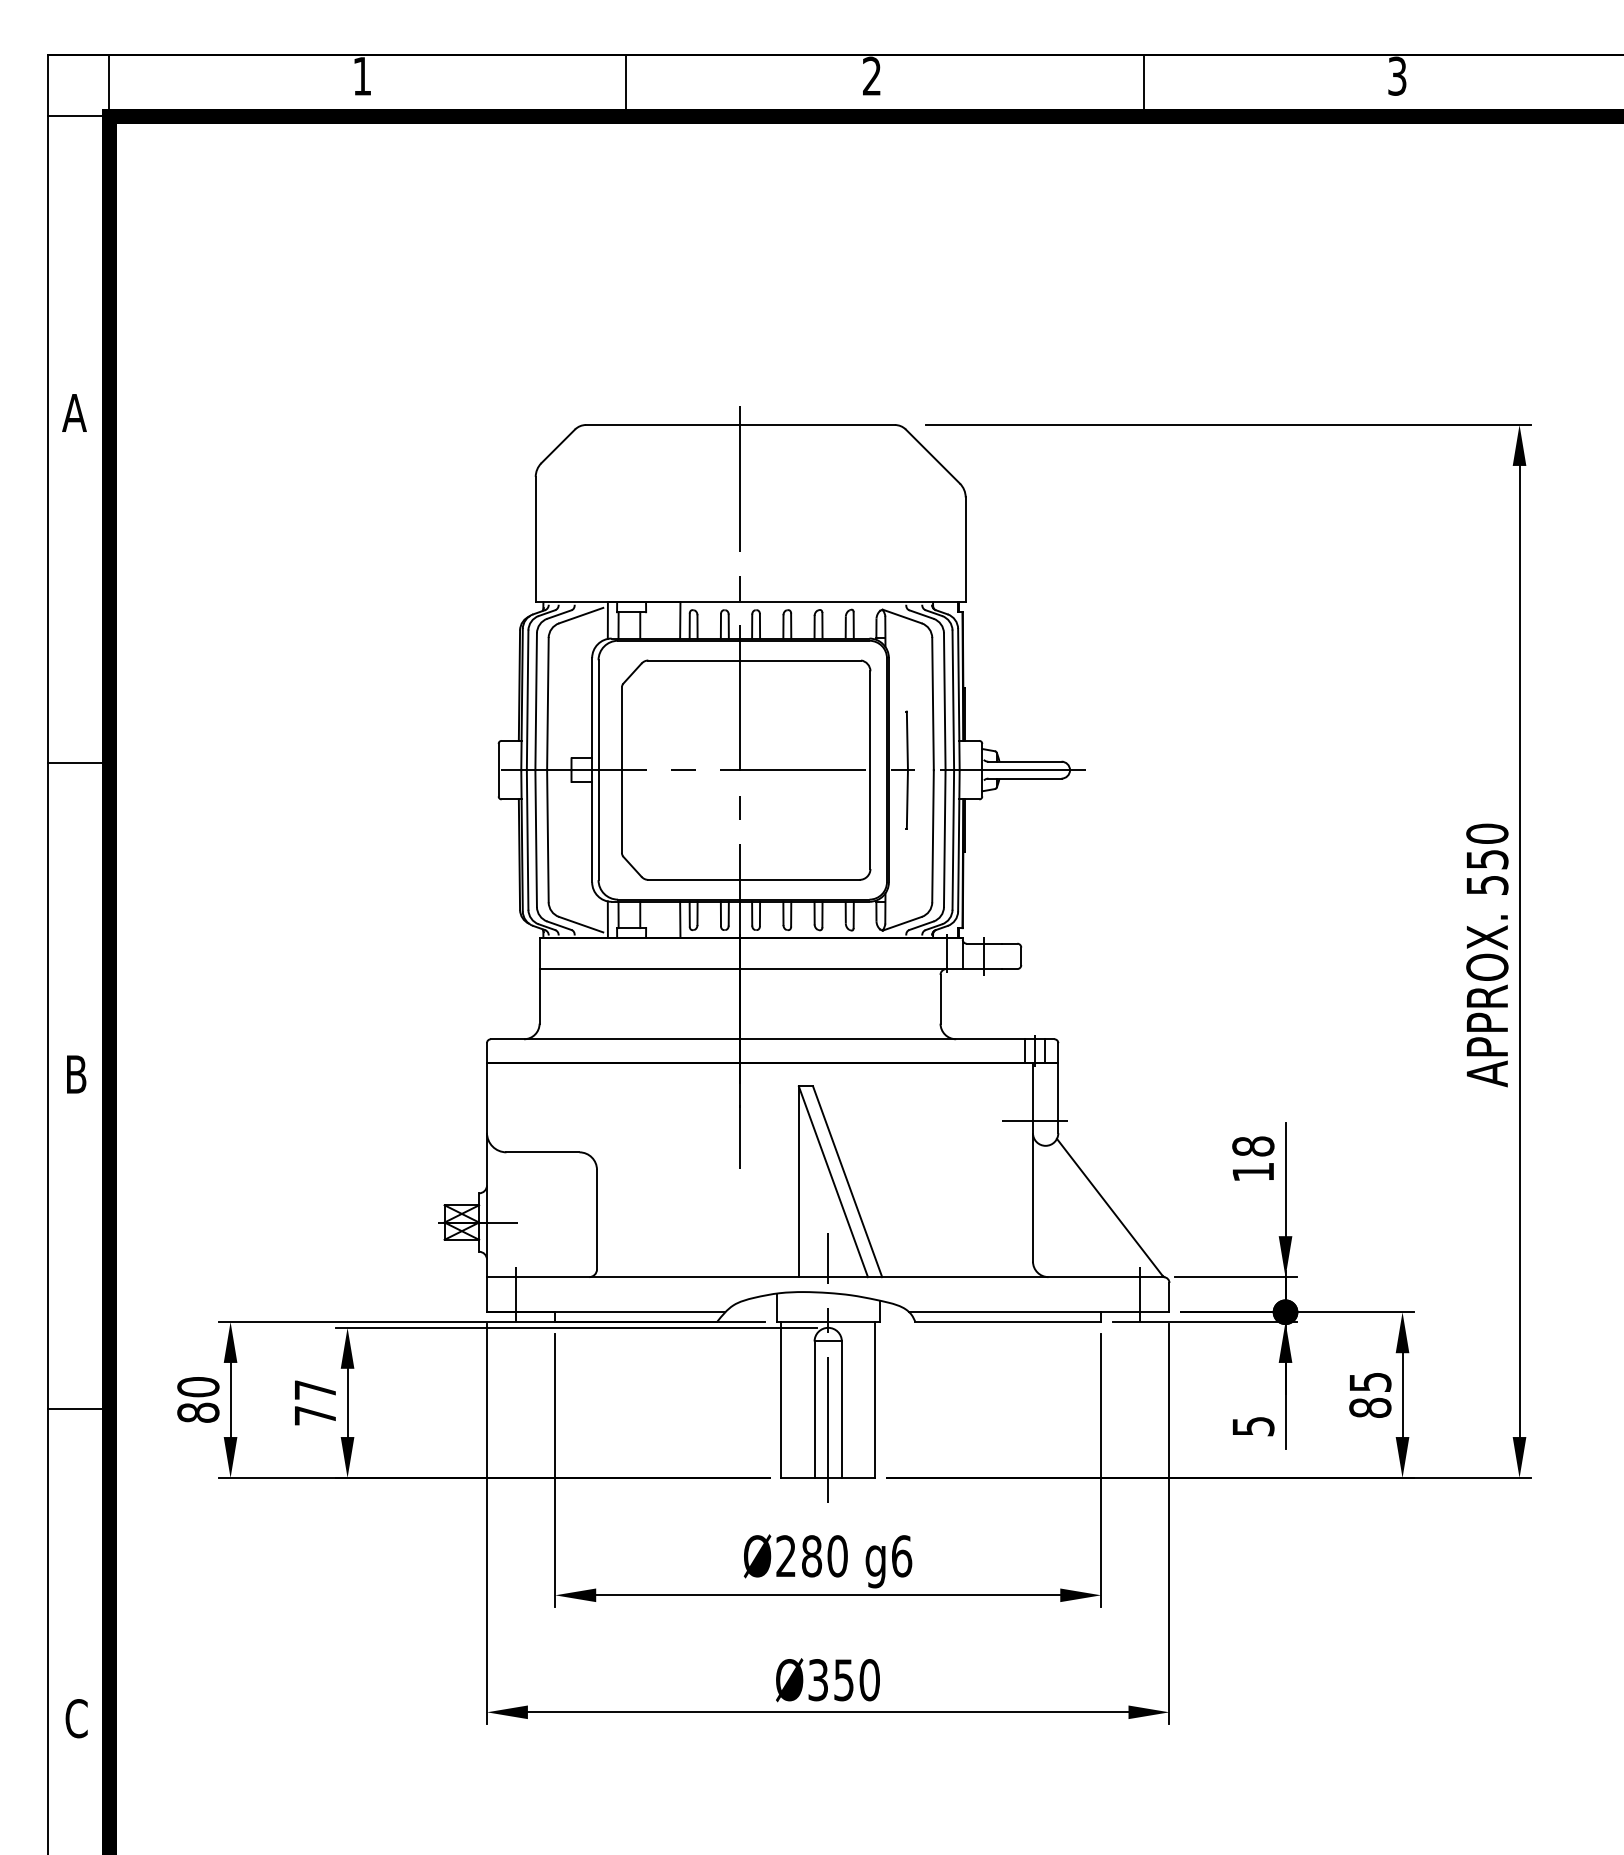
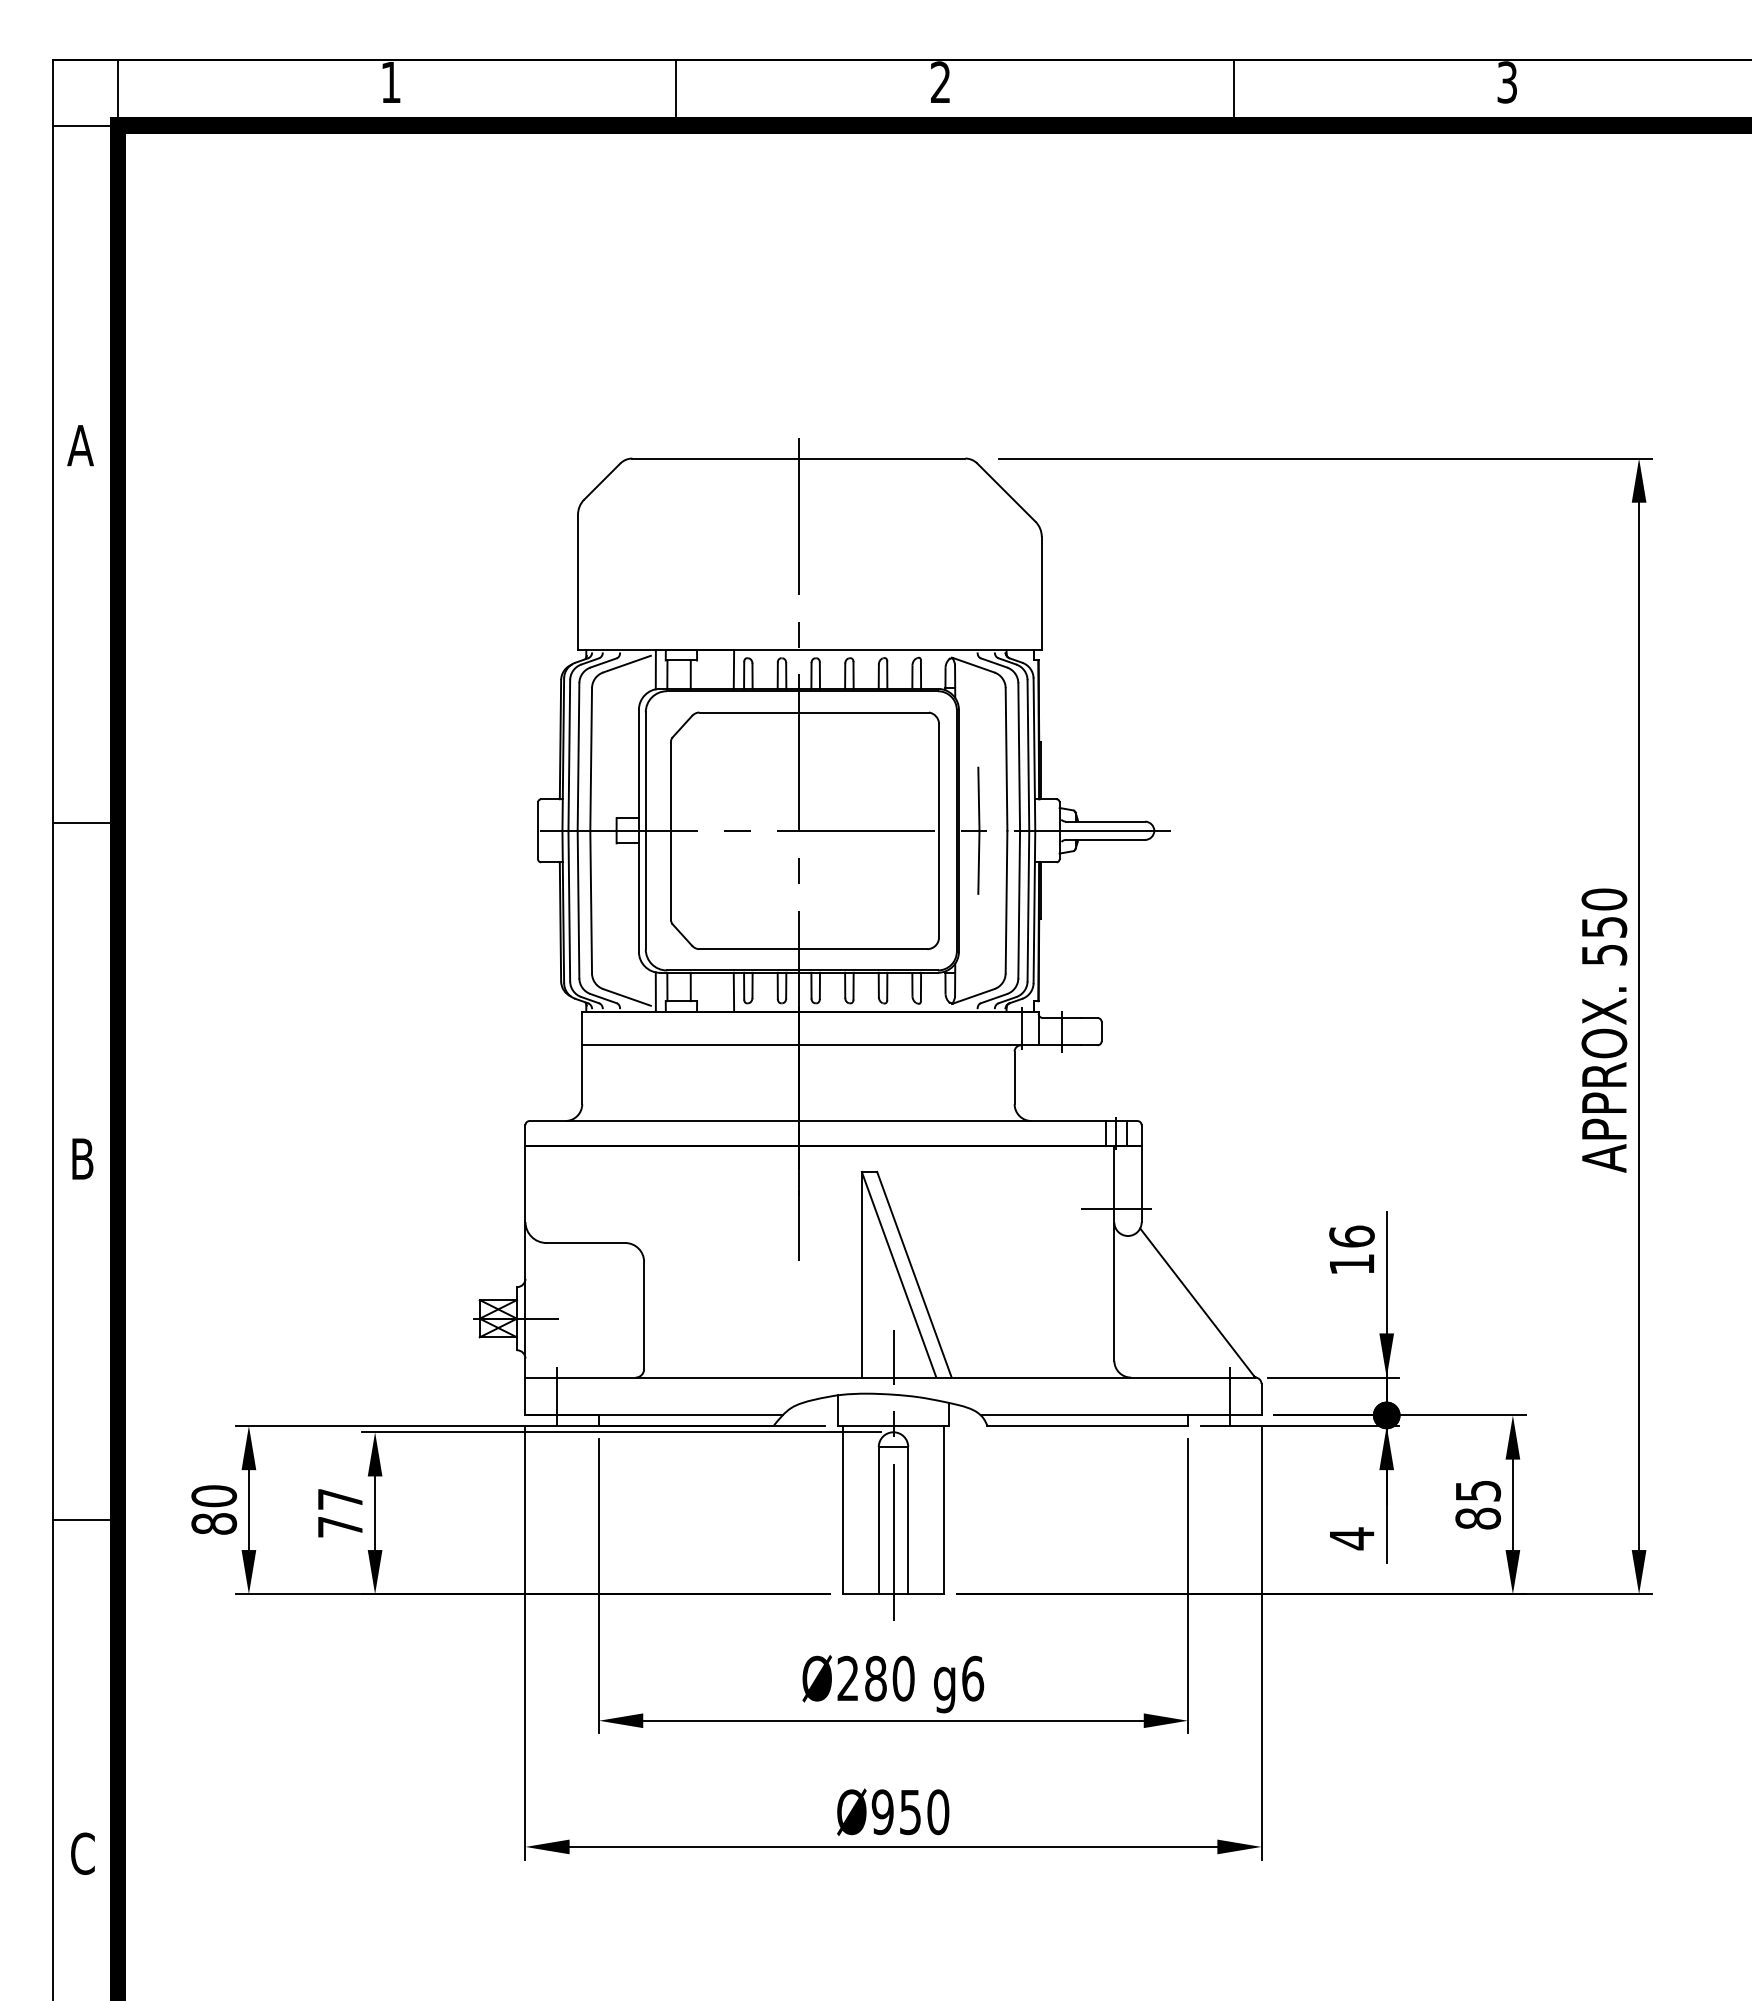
text: (1252, 1146) -> (1351, 1236), 18 -> 16
text: (1253, 1426) -> (1352, 1538), 5 -> 4
text: (818, 1679) -> (882, 1811), Ø350 -> Ø950

